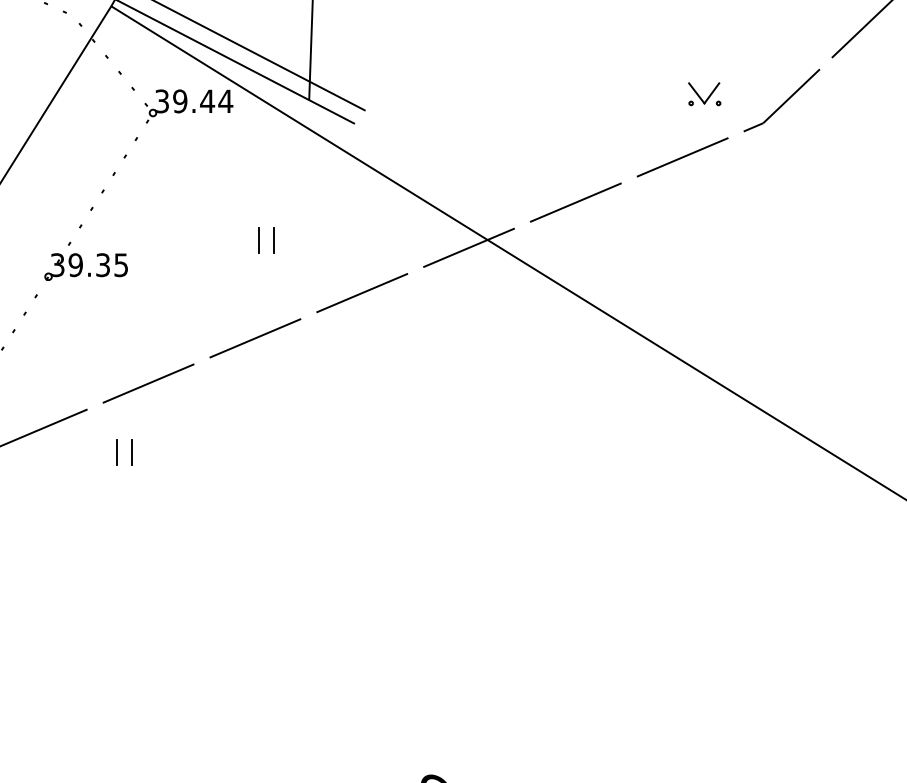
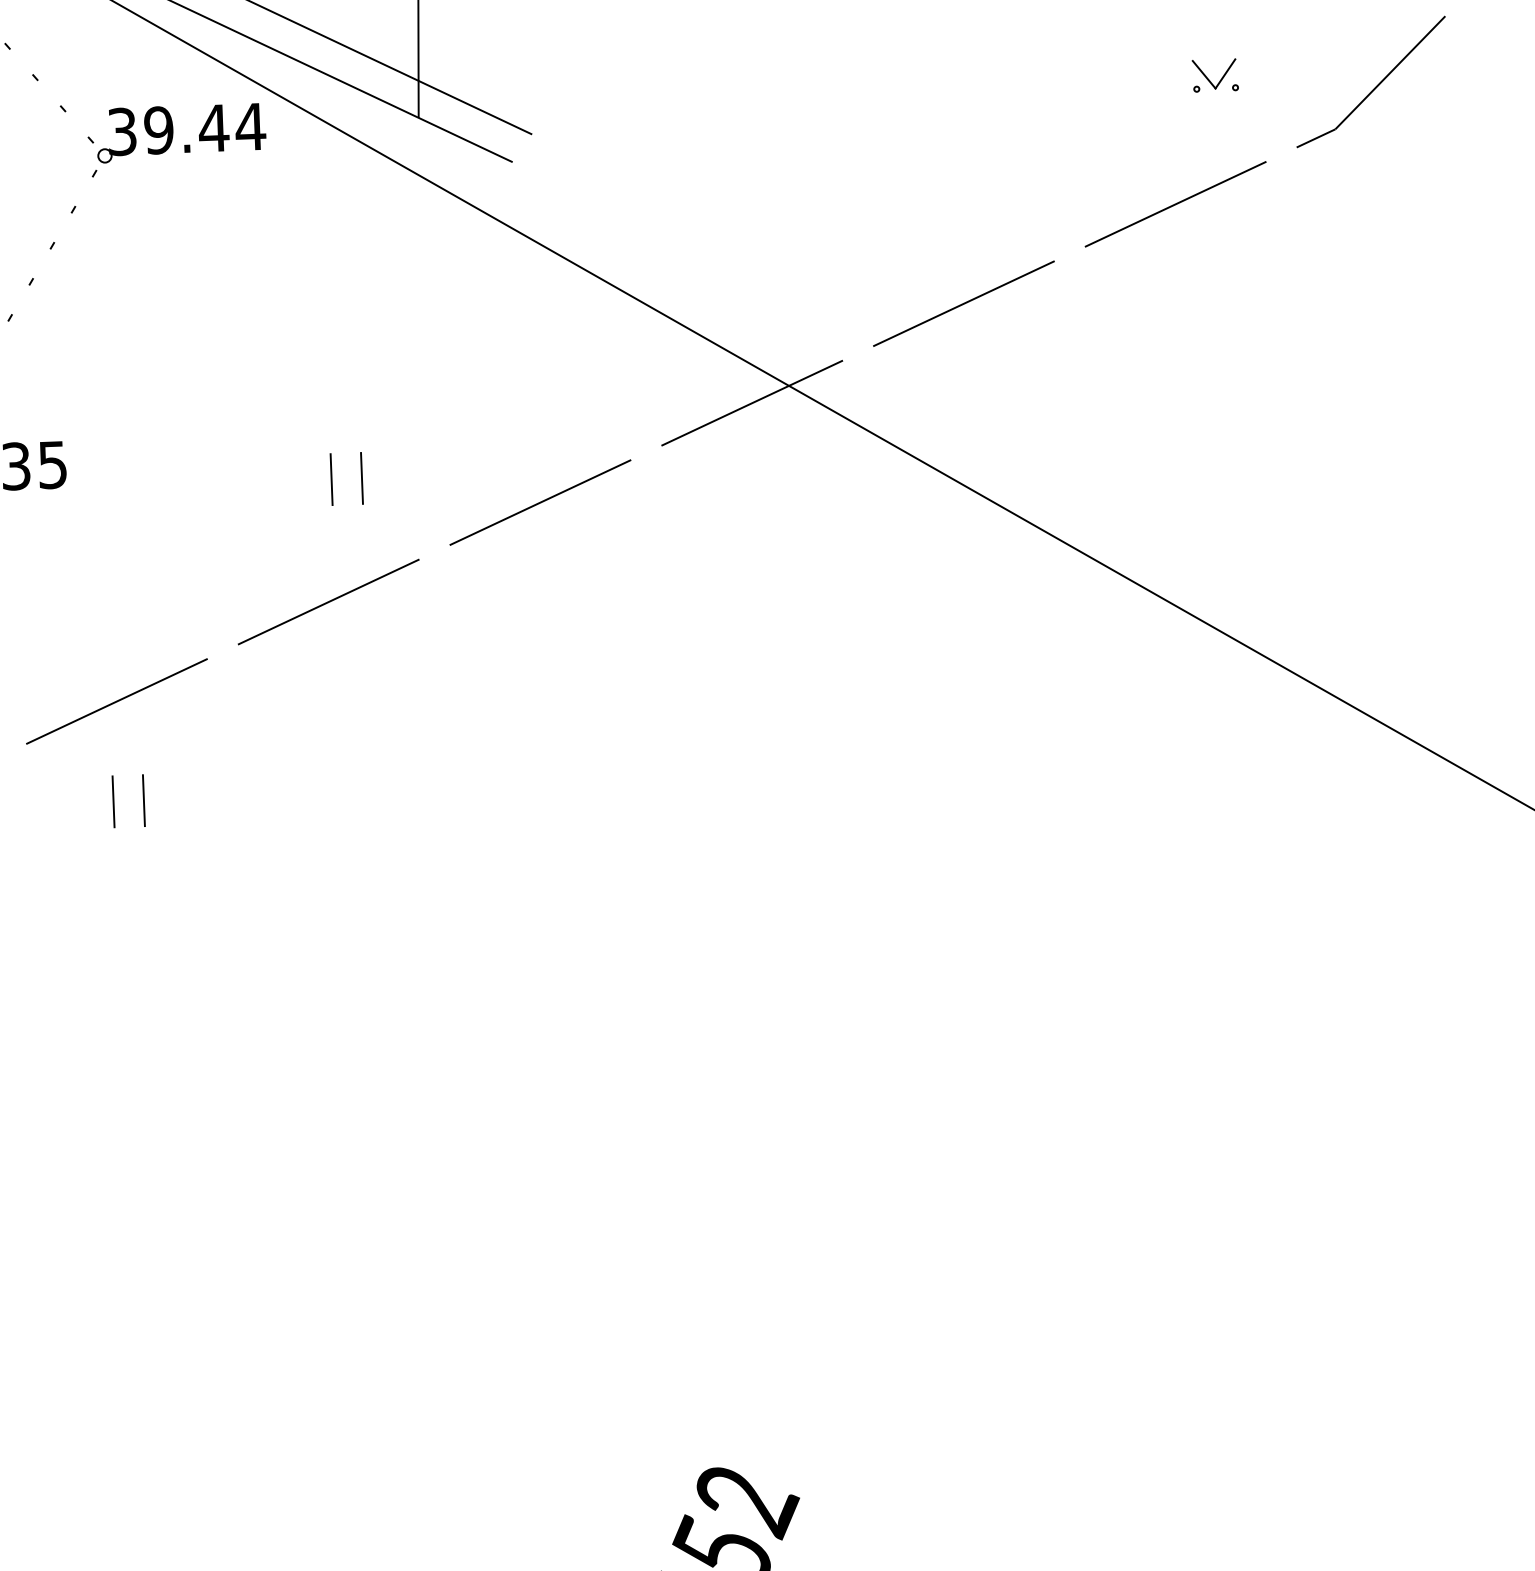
part: (704, 94) -> (1214, 75), size x0.7
part: (259, 240) -> (332, 479), moved
part: (117, 452) -> (114, 802), moved

